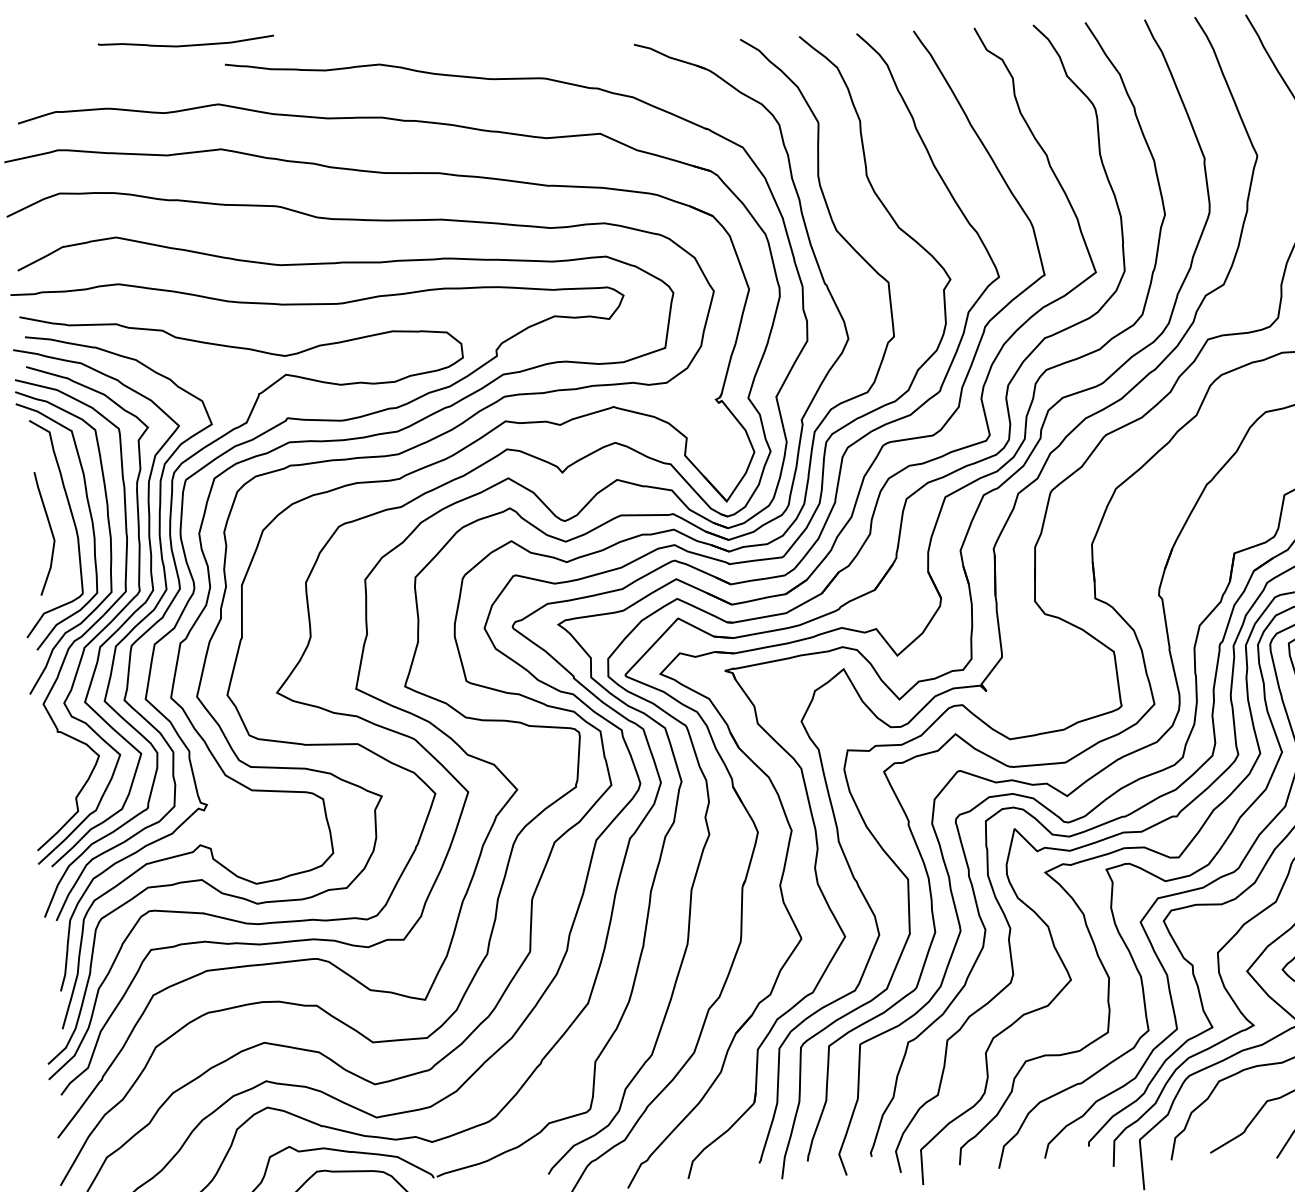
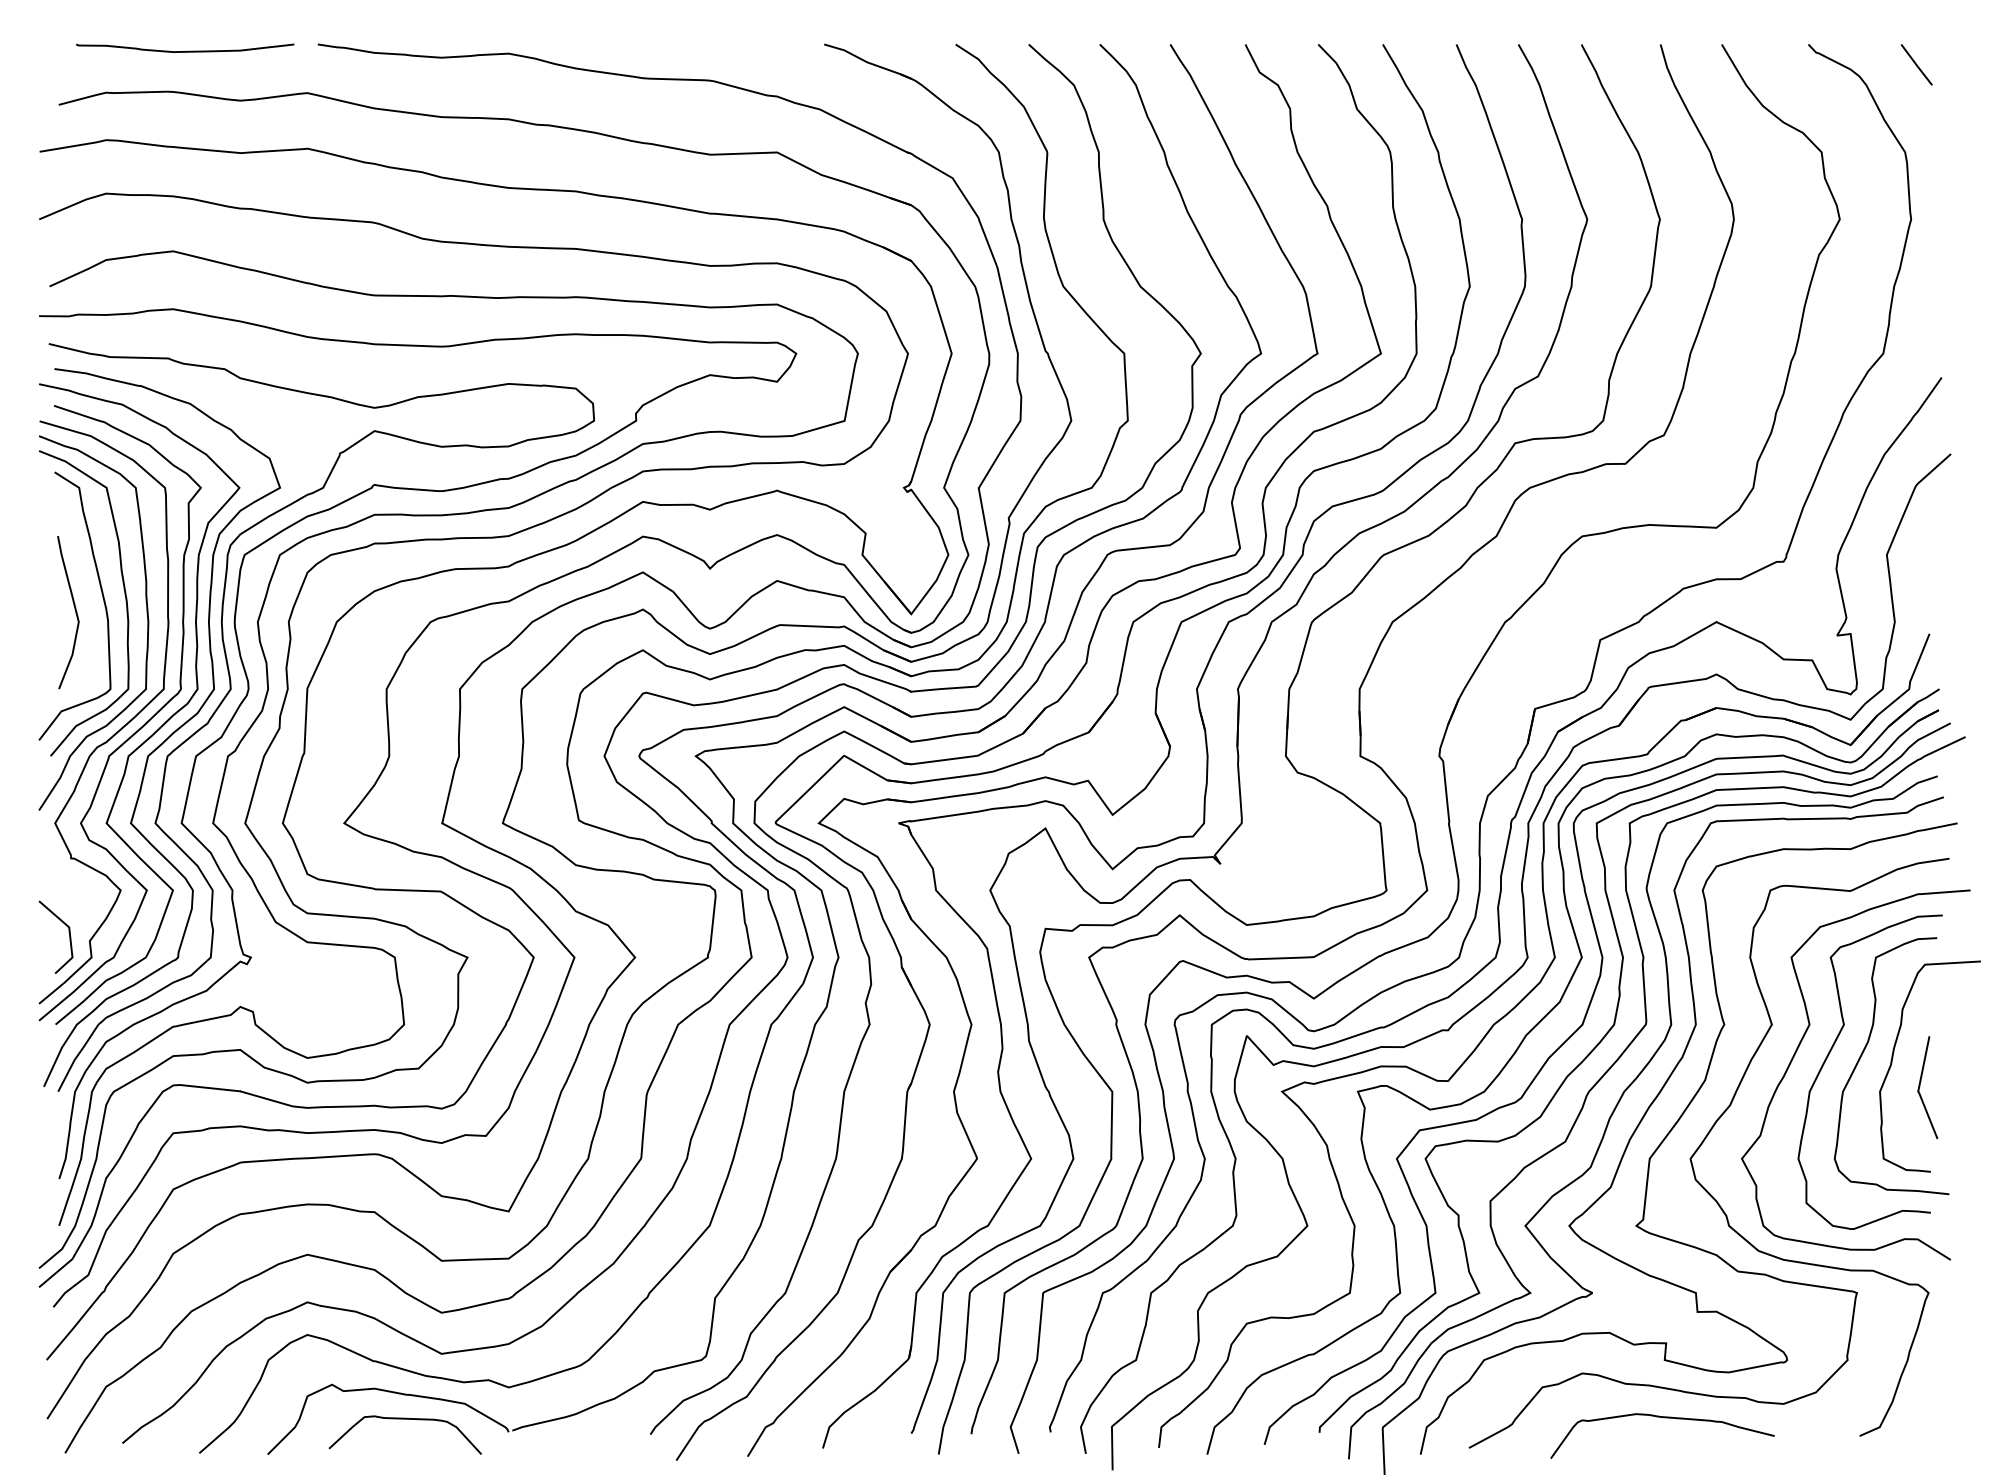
curve: (187, 44) -> (186, 50), moved
line: (58, 791) -> (68, 932), added

